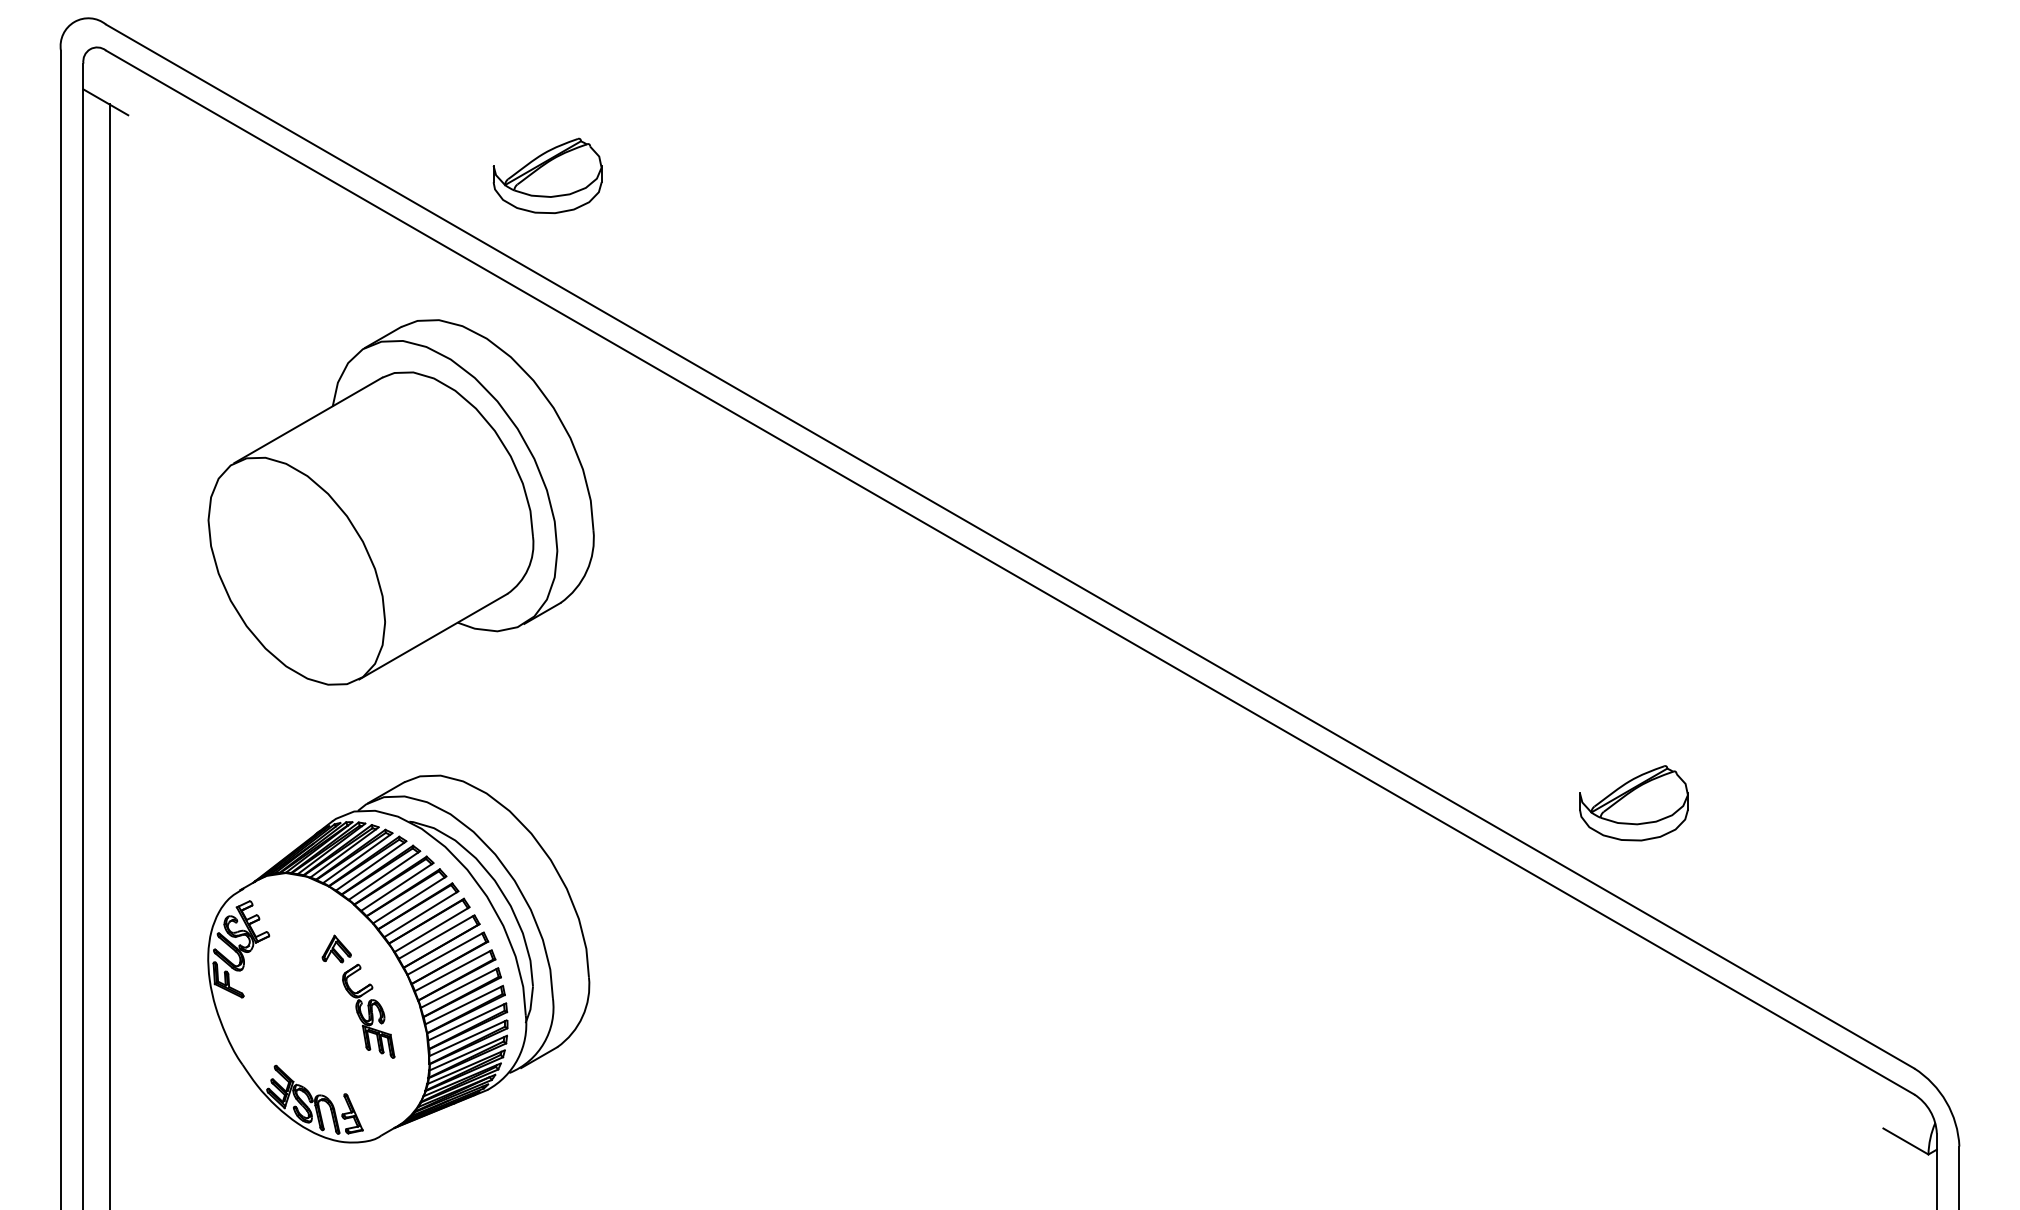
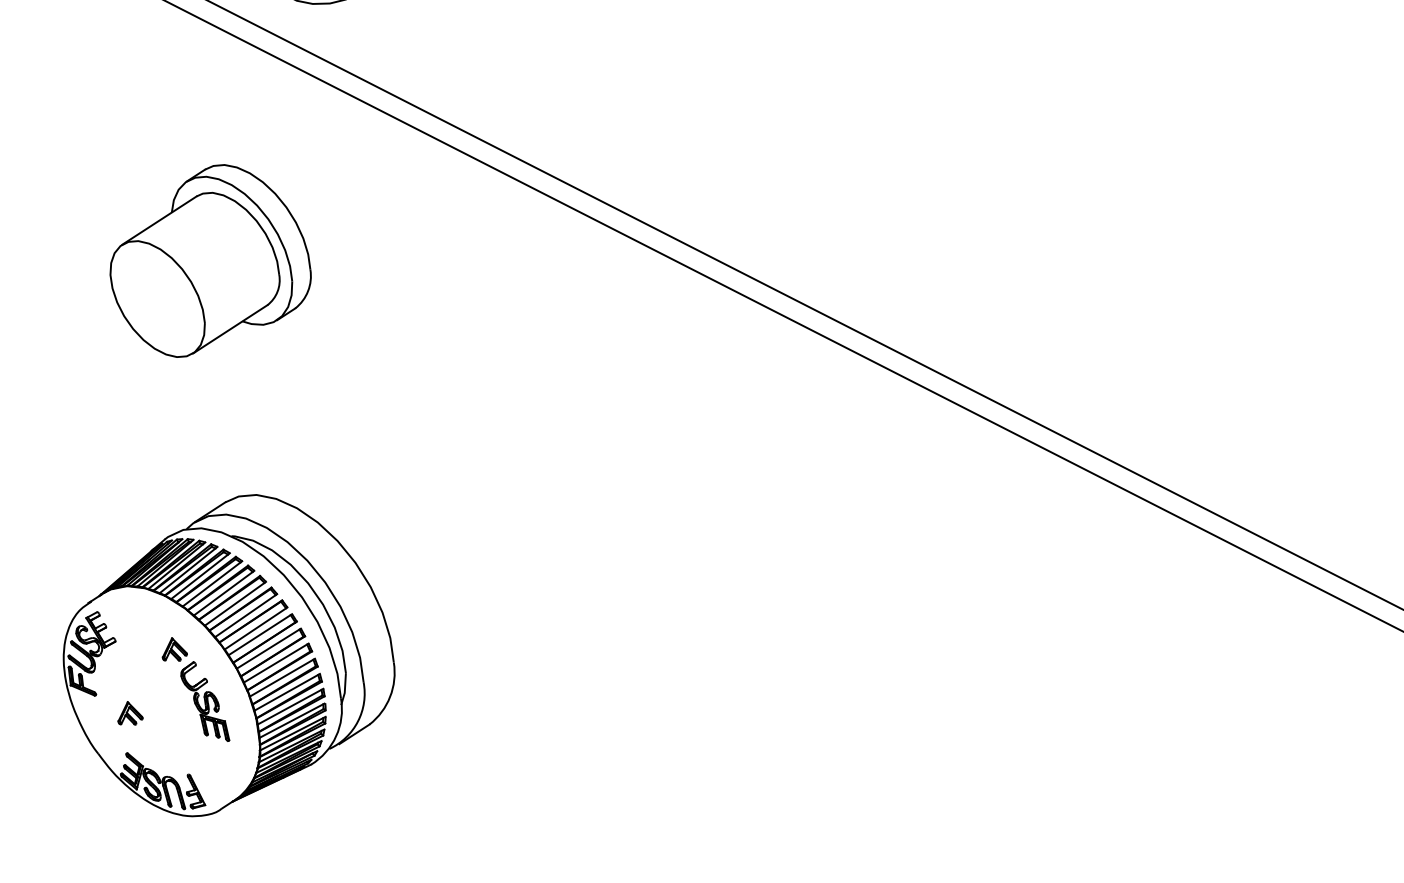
part: (400, 502) -> (209, 260), size x0.6
part: (1633, 803) -> (1288, 464), removed
part: (281, 1019) -> (129, 712), added

